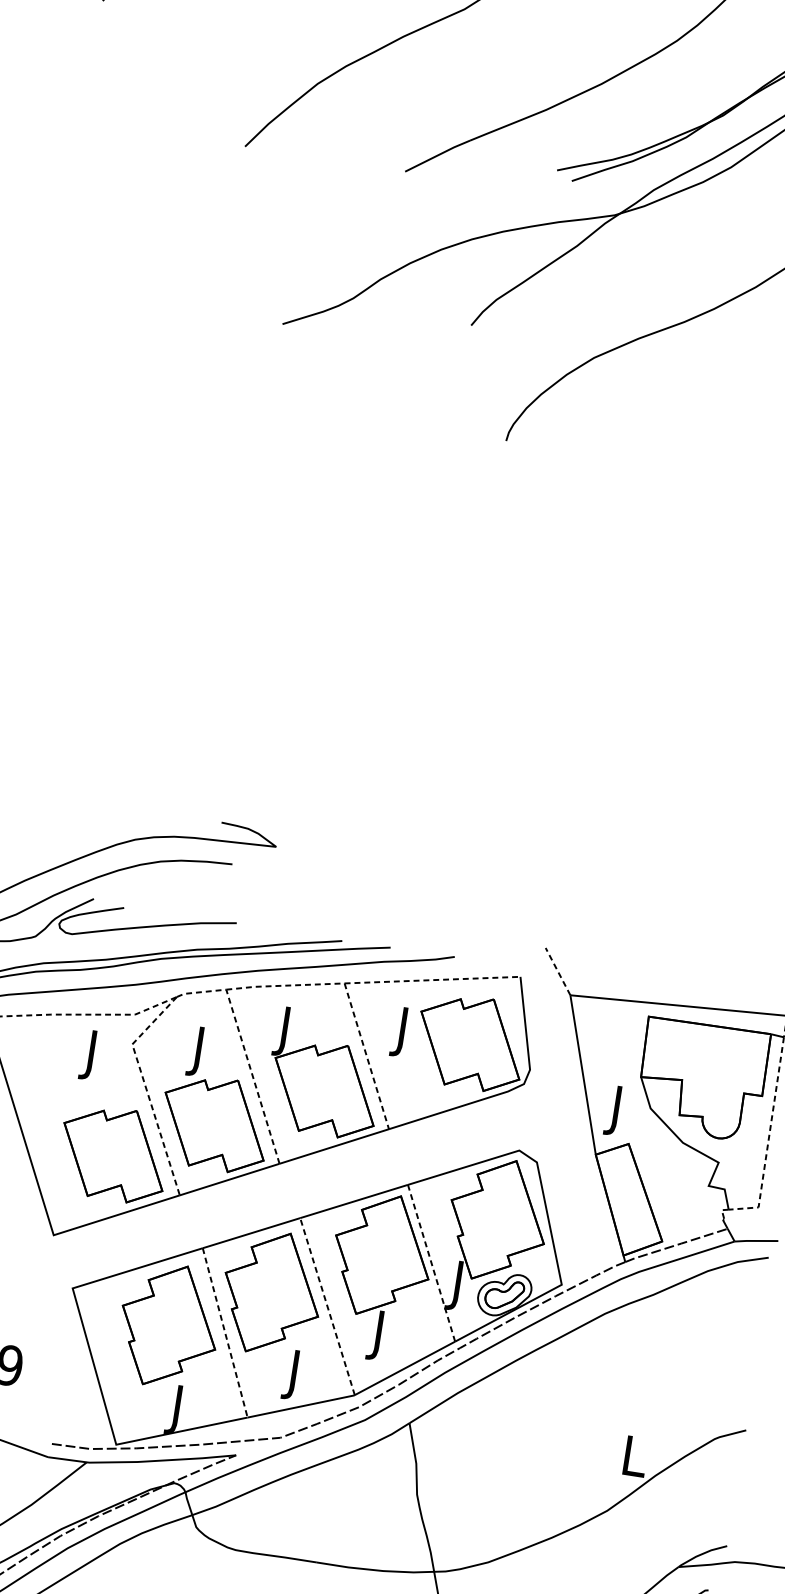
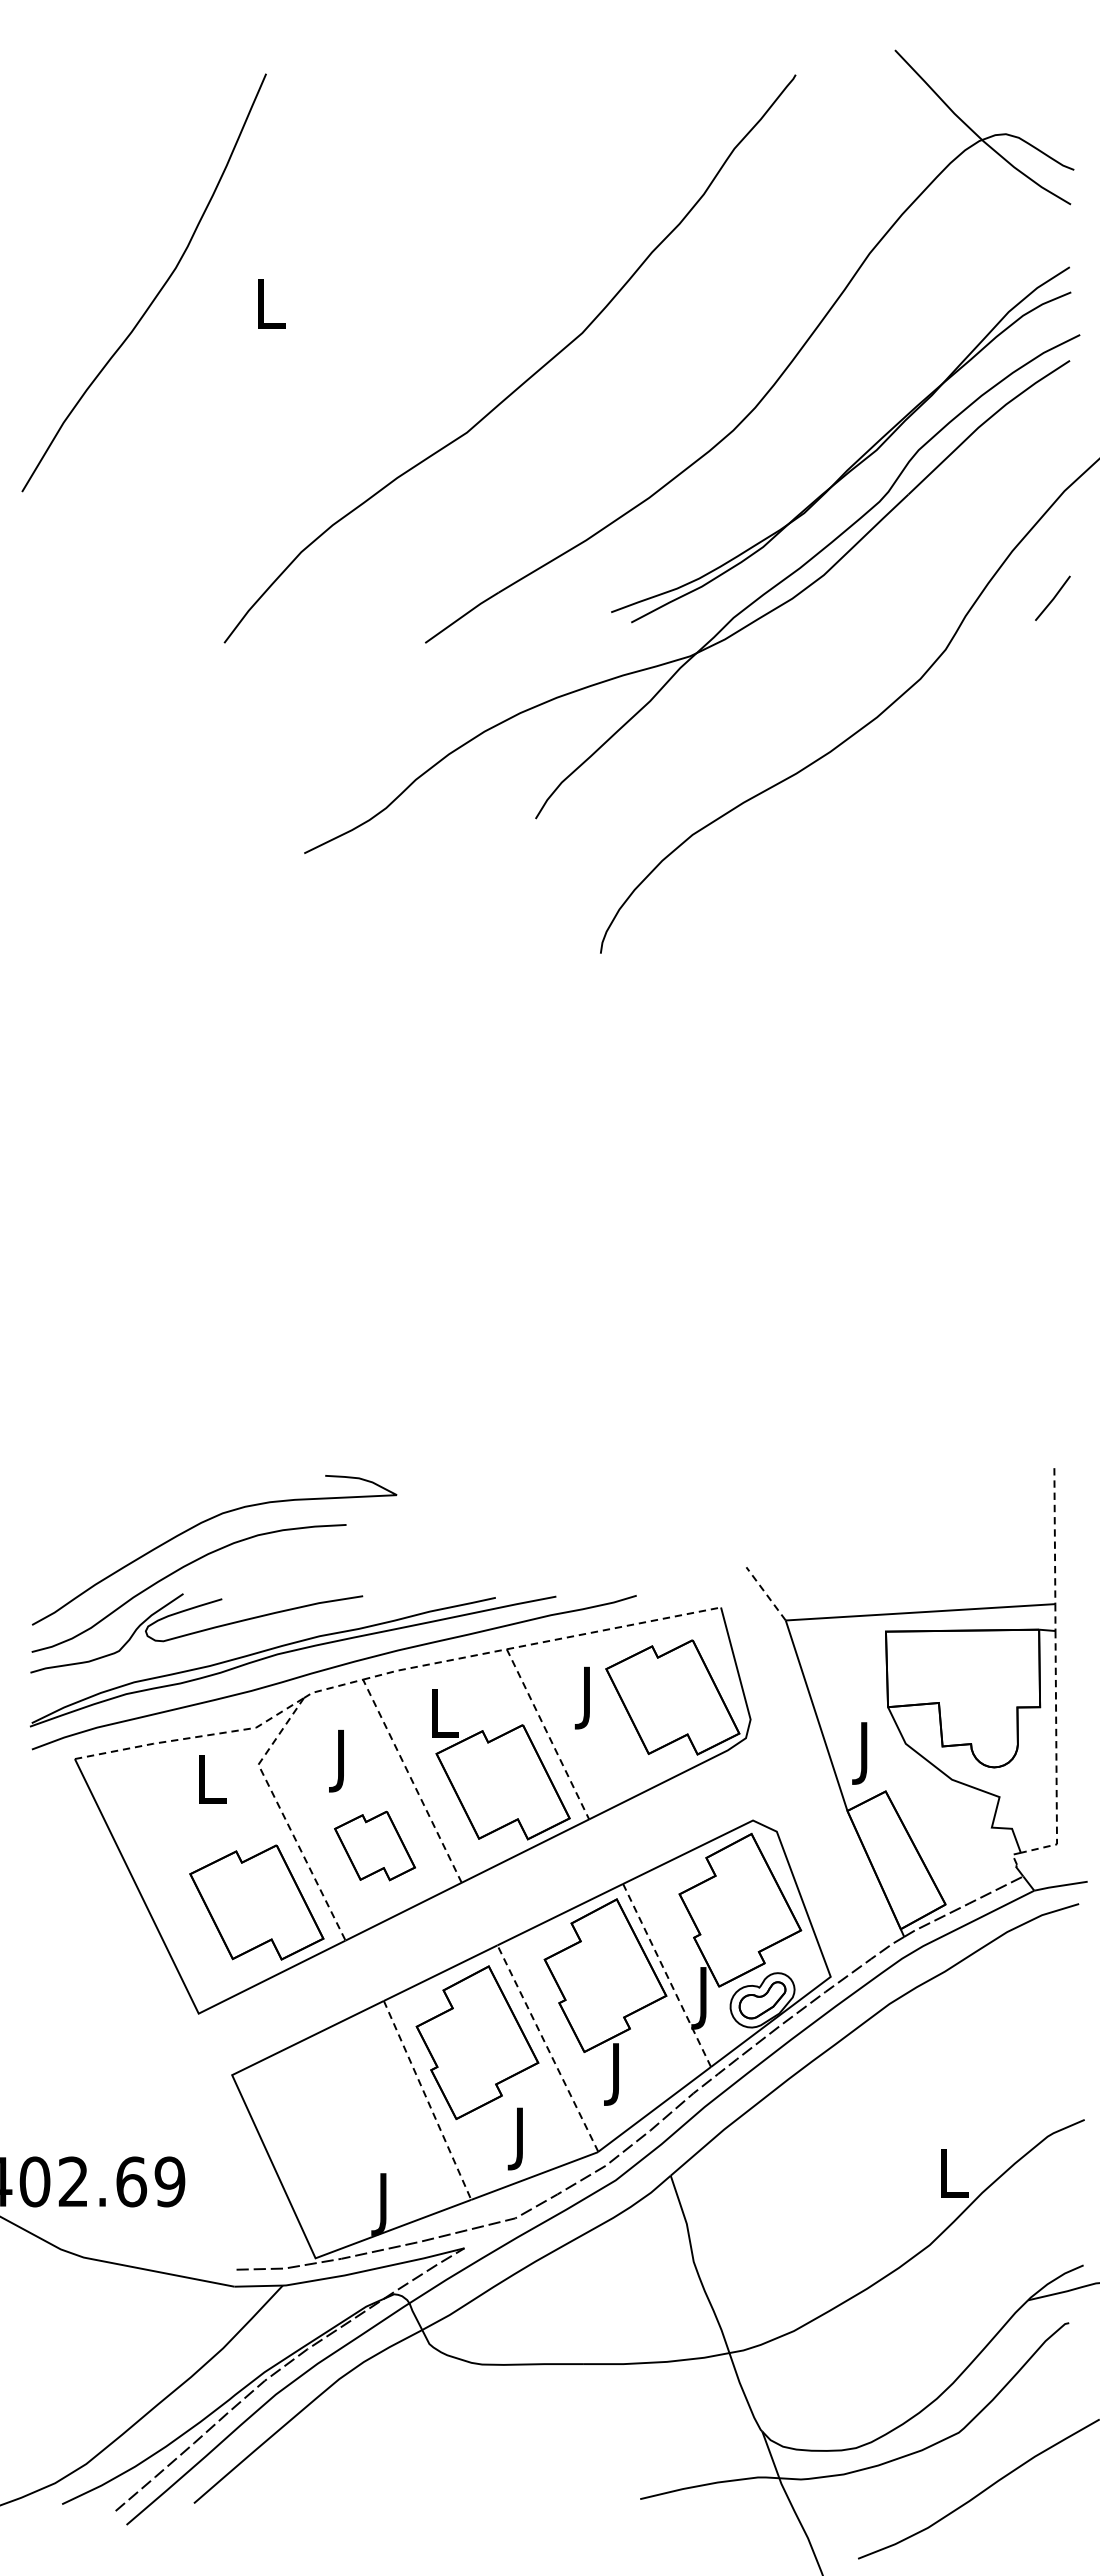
text: (286, 1031) -> (444, 1719), J -> L
text: (93, 1055) -> (212, 1785), J -> L
part: (214, 1123) -> (374, 1845), size x0.6
part: (169, 1325) -> (357, 2102), removed

